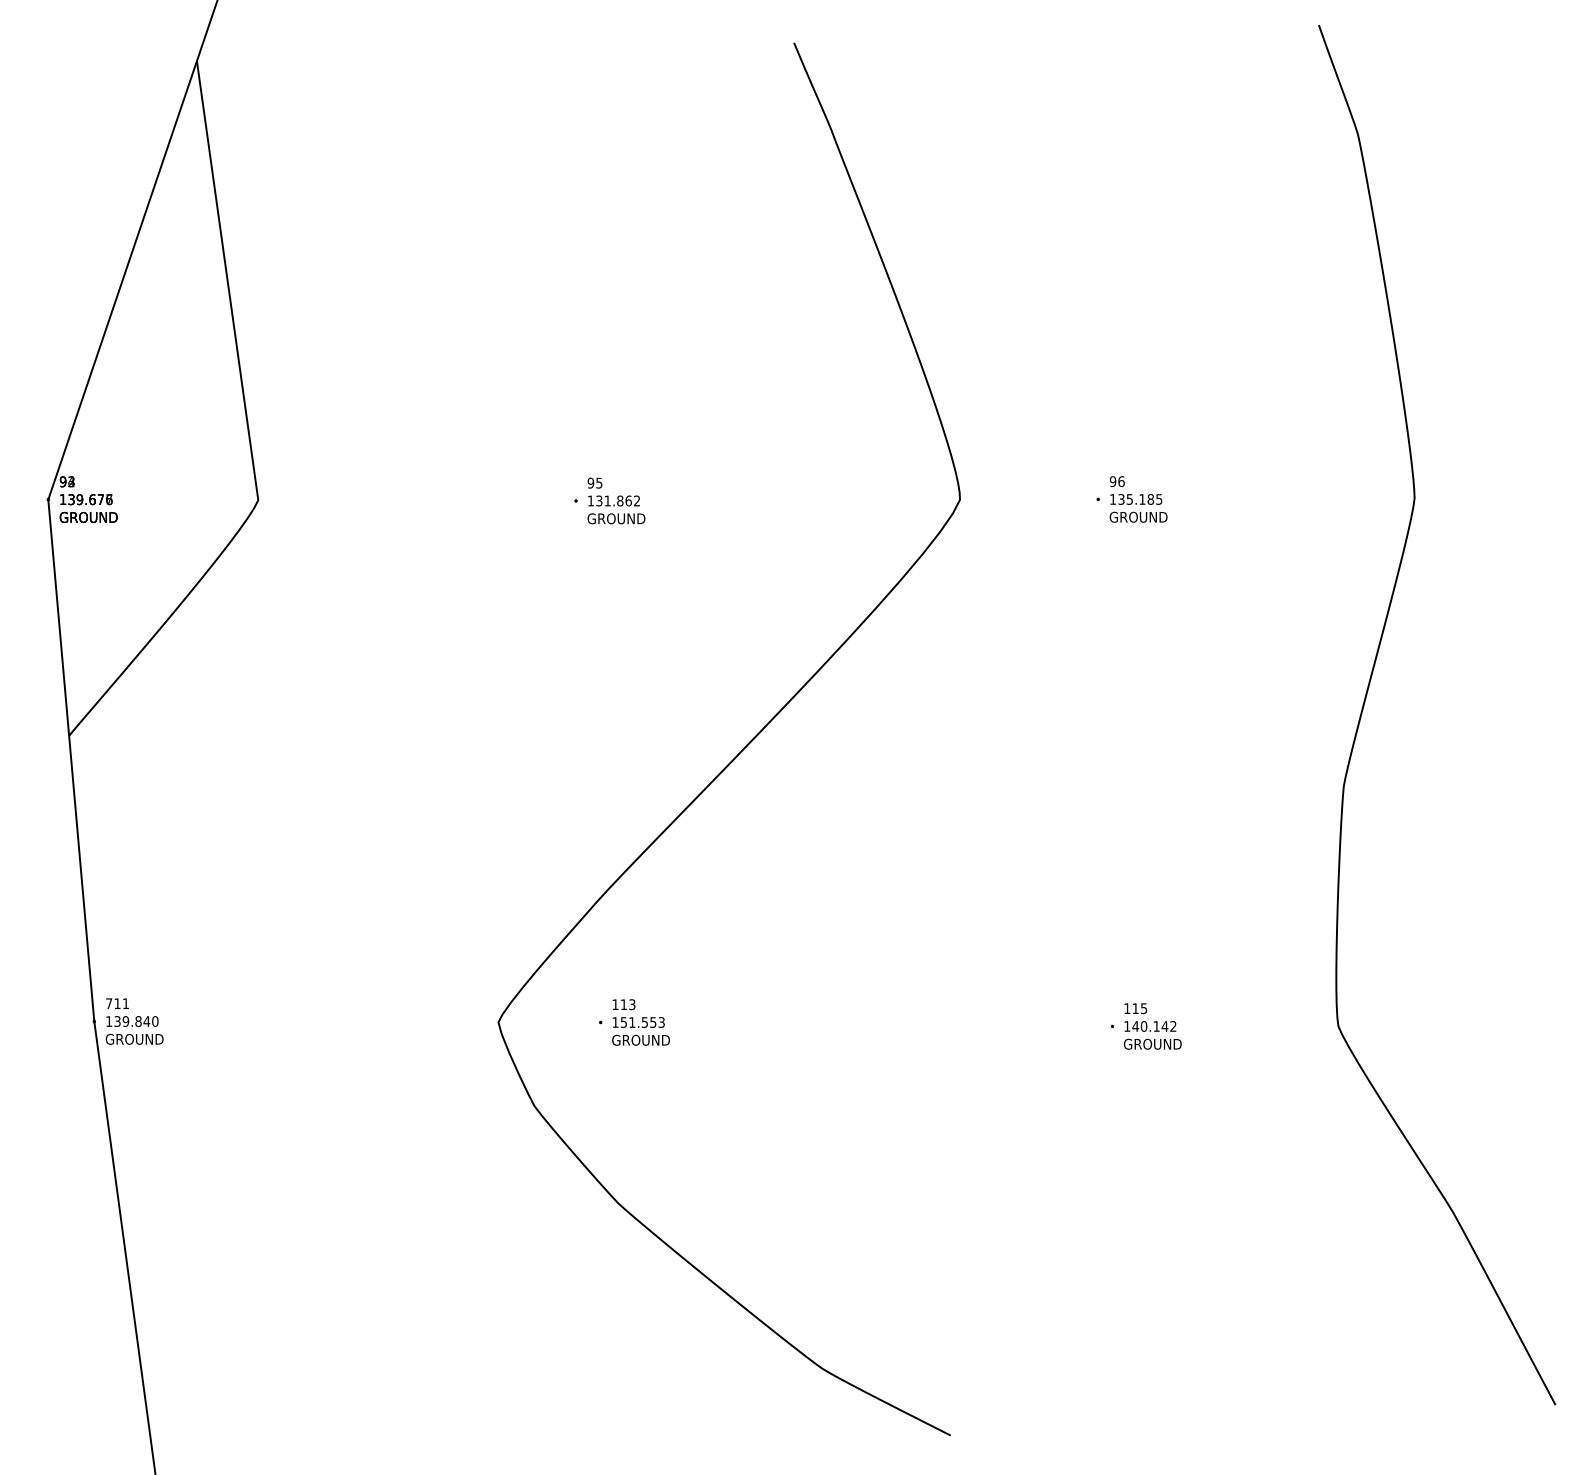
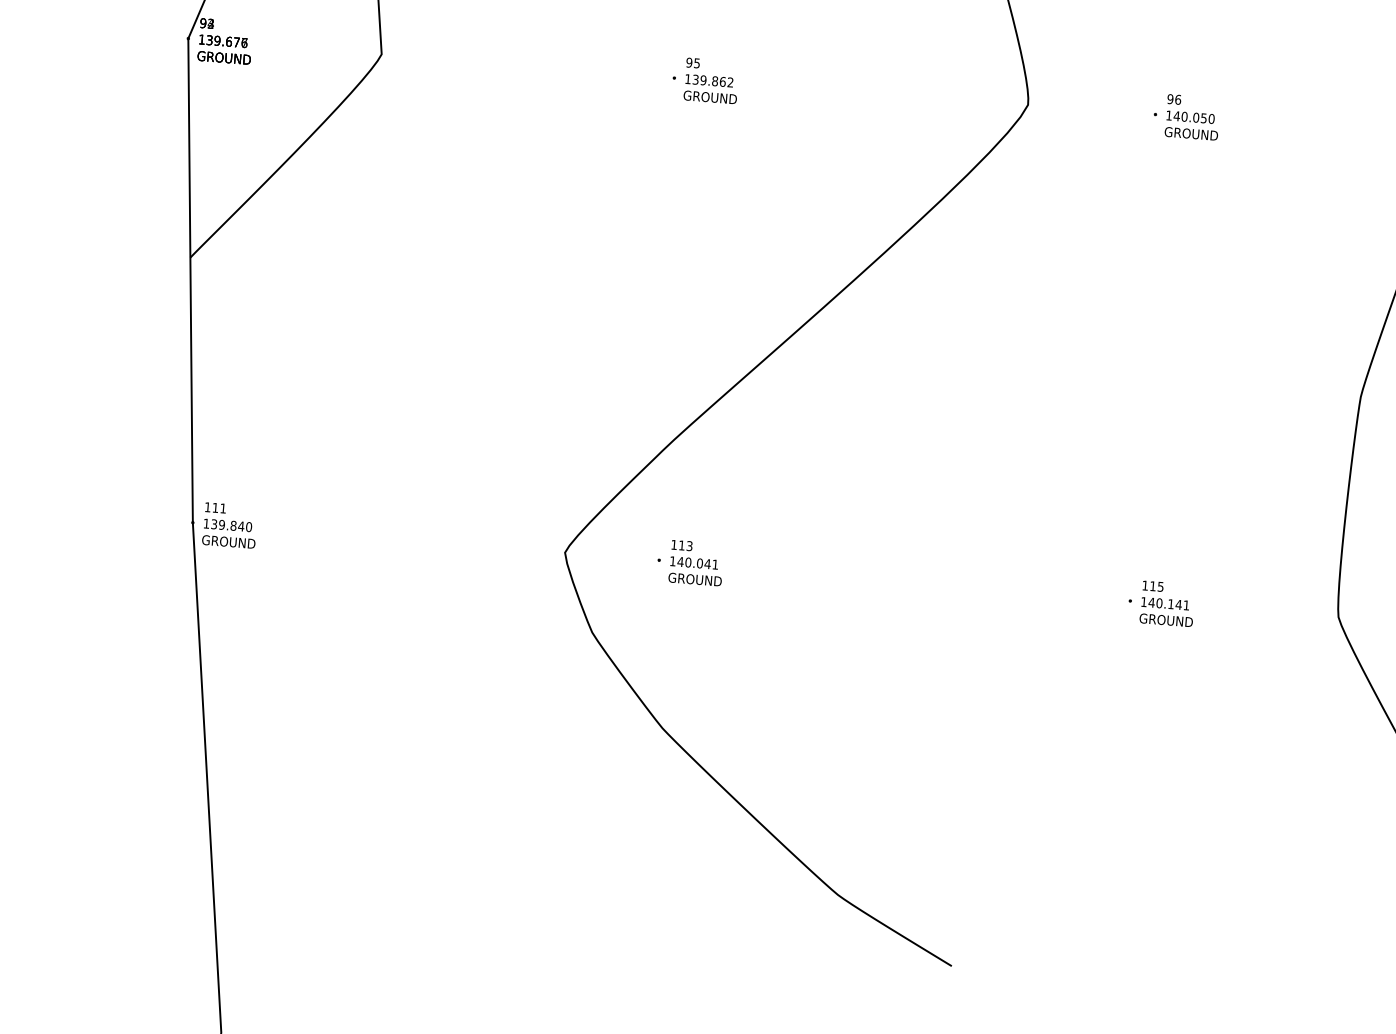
text: (1140, 499) -> (1194, 117), 135.185 -> 140.050
text: (607, 500) -> (703, 79), 131.862 -> 139.862
text: (109, 1003) -> (208, 507), 711 -> 111
text: (642, 1022) -> (697, 563), 151.553 -> 140.041
text: (1173, 1026) -> (1186, 605), 140.142 -> 140.141

